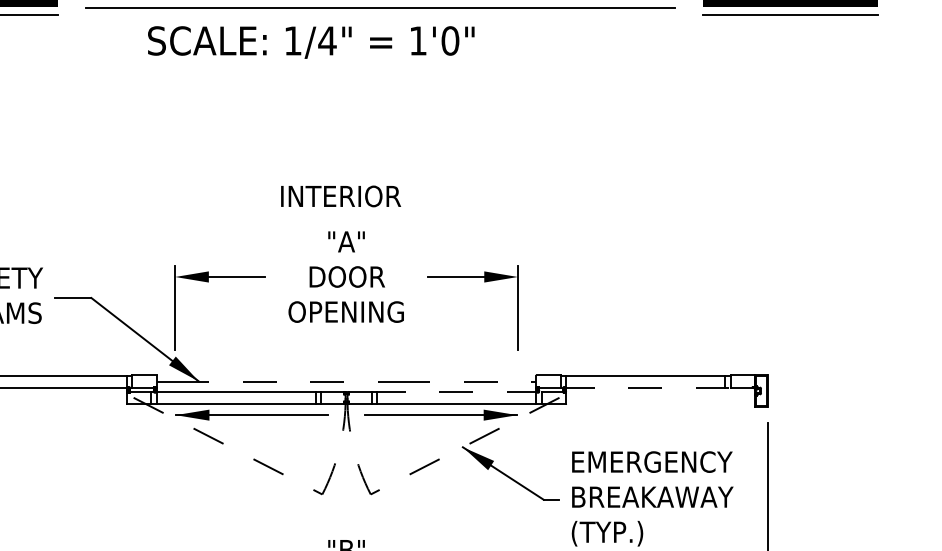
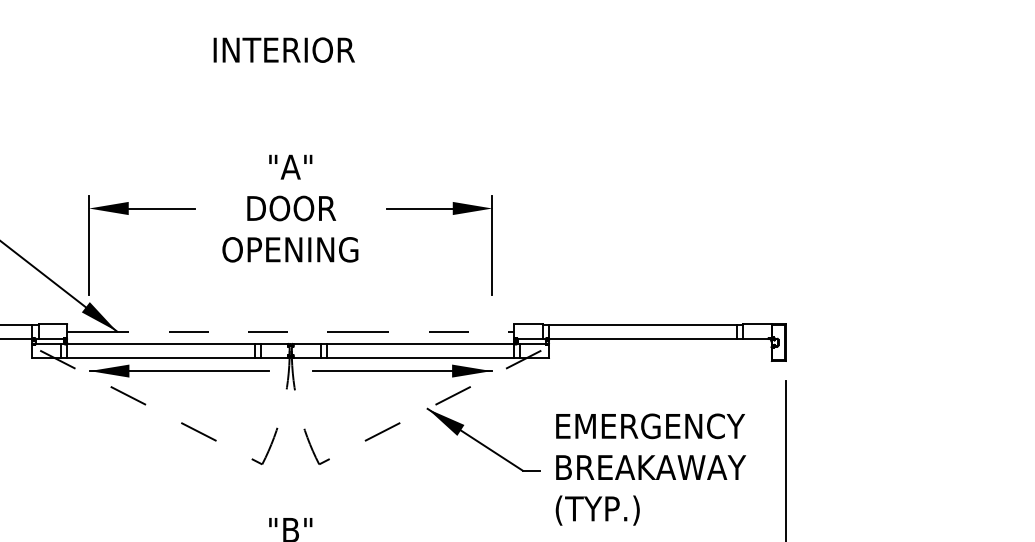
text: (341, 196) -> (284, 50), moved
line: (645, 387) -> (642, 338), dashed -> solid
line: (456, 392) -> (420, 344), dashed -> solid

